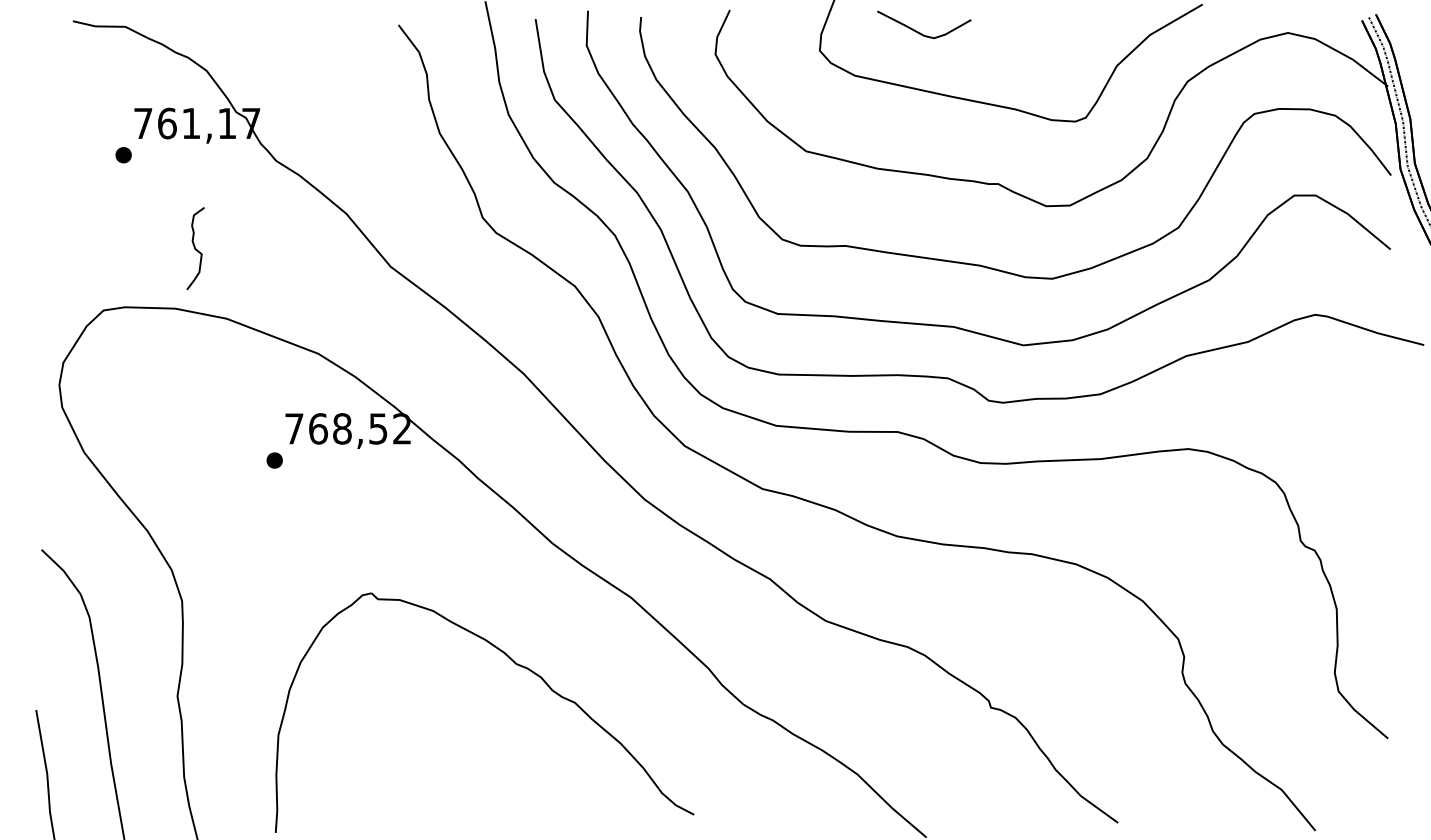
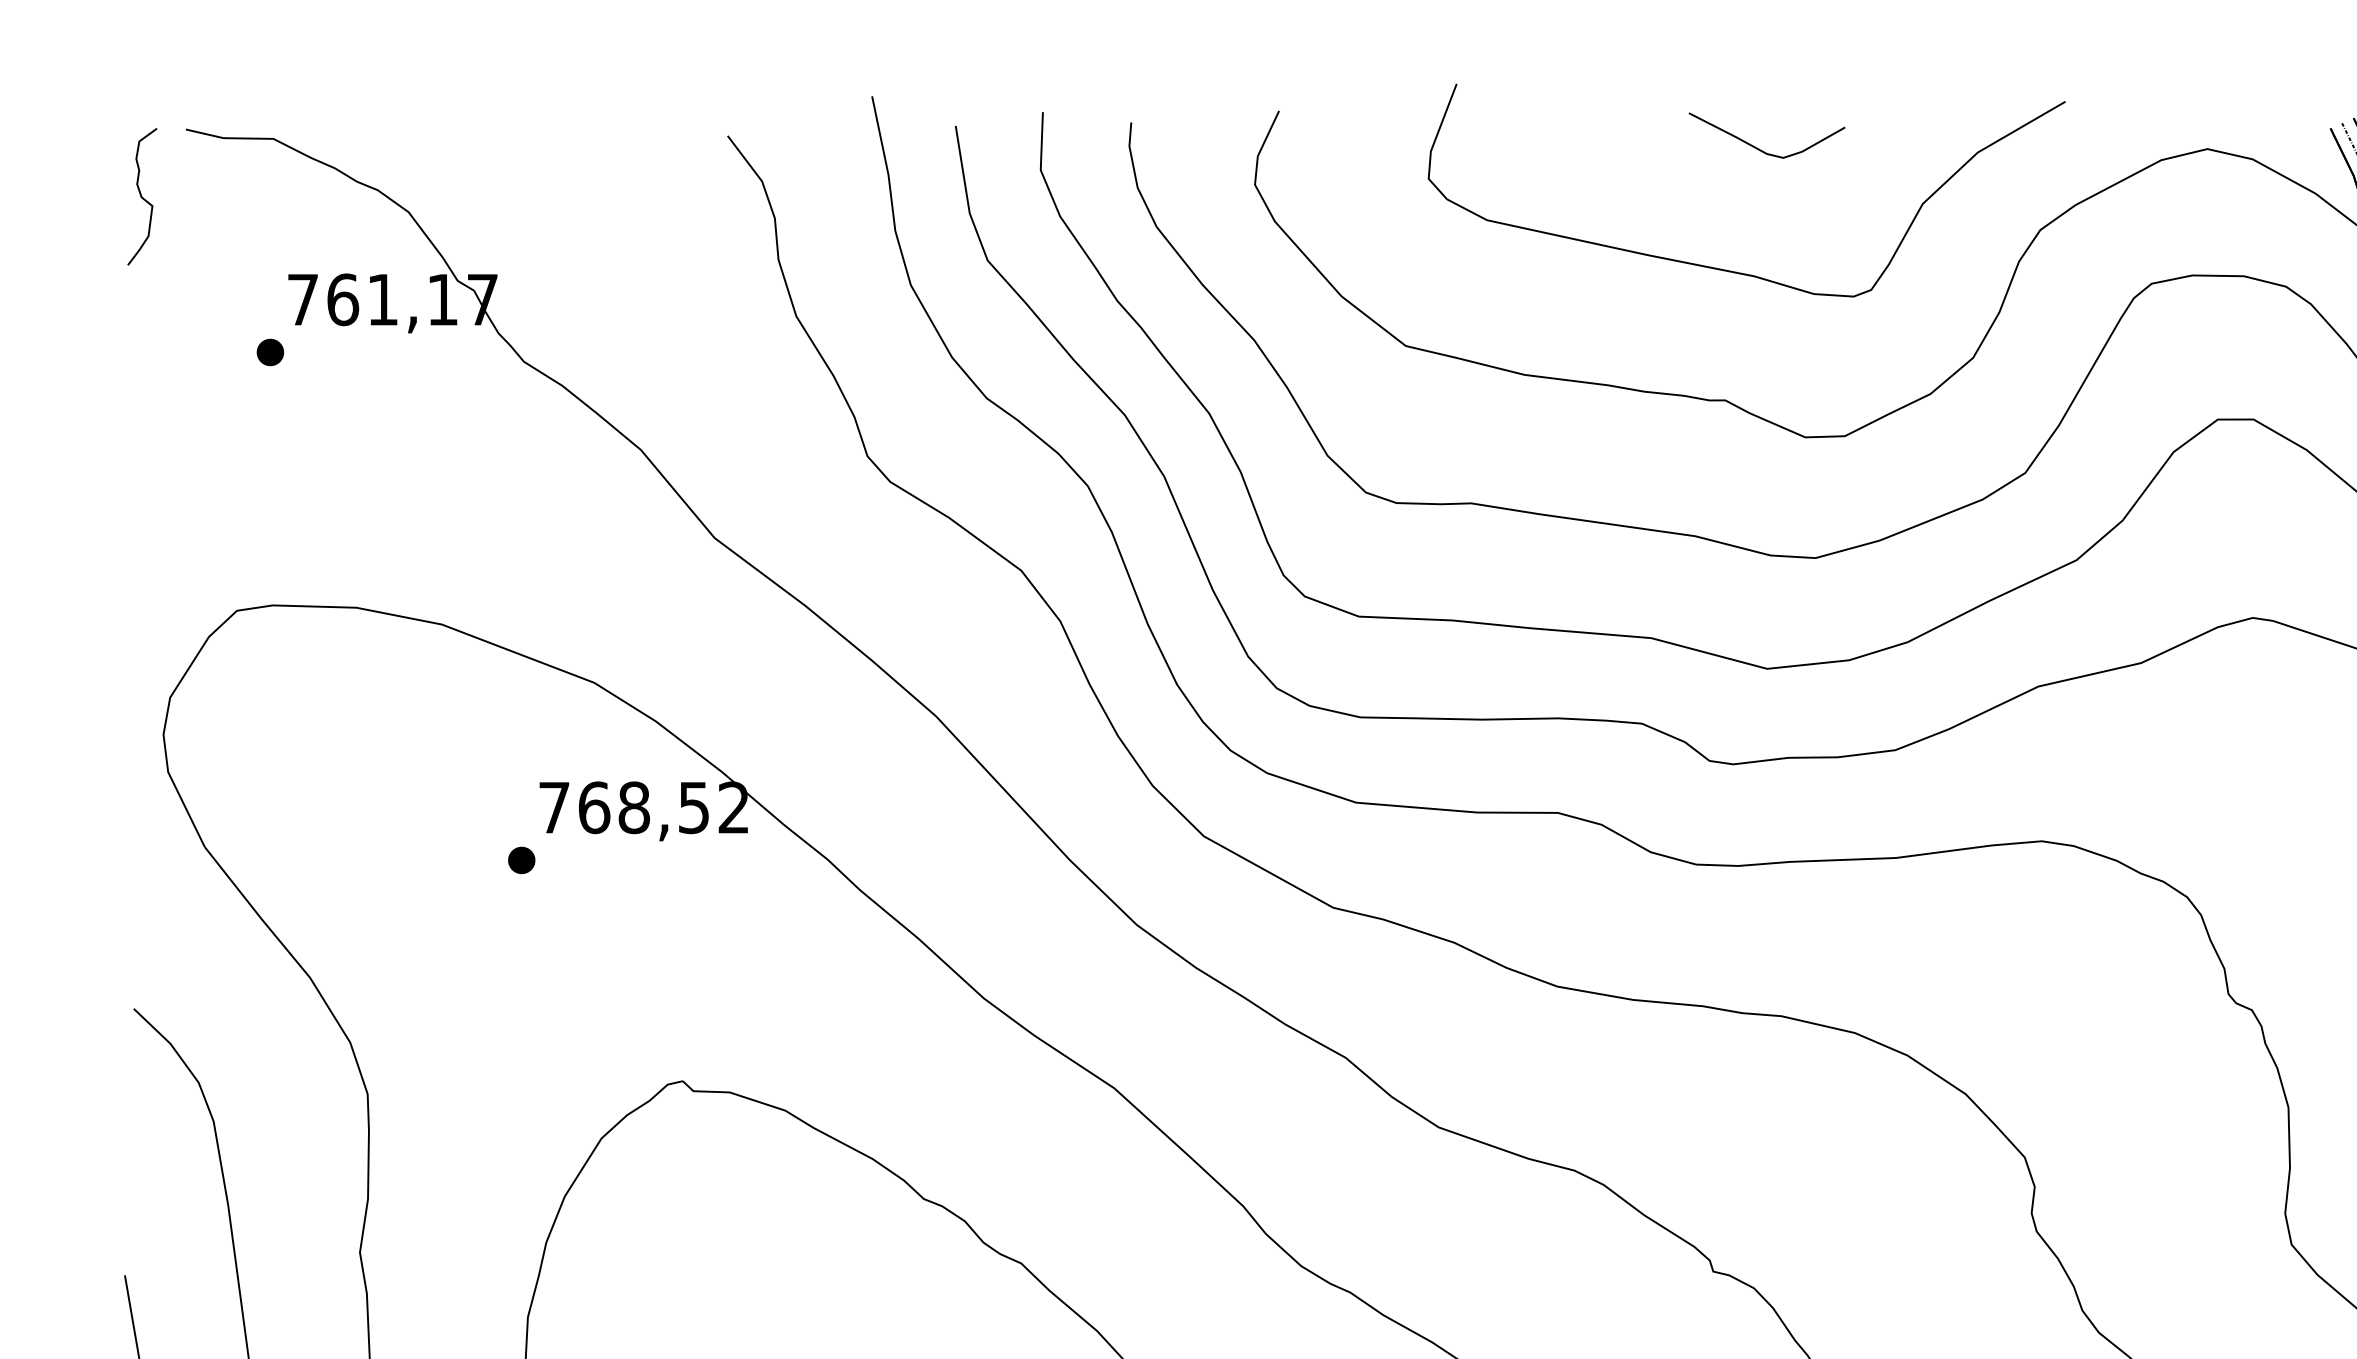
curve: (920, 32) -> (1760, 148), moved
curve: (195, 248) -> (142, 196), moved

